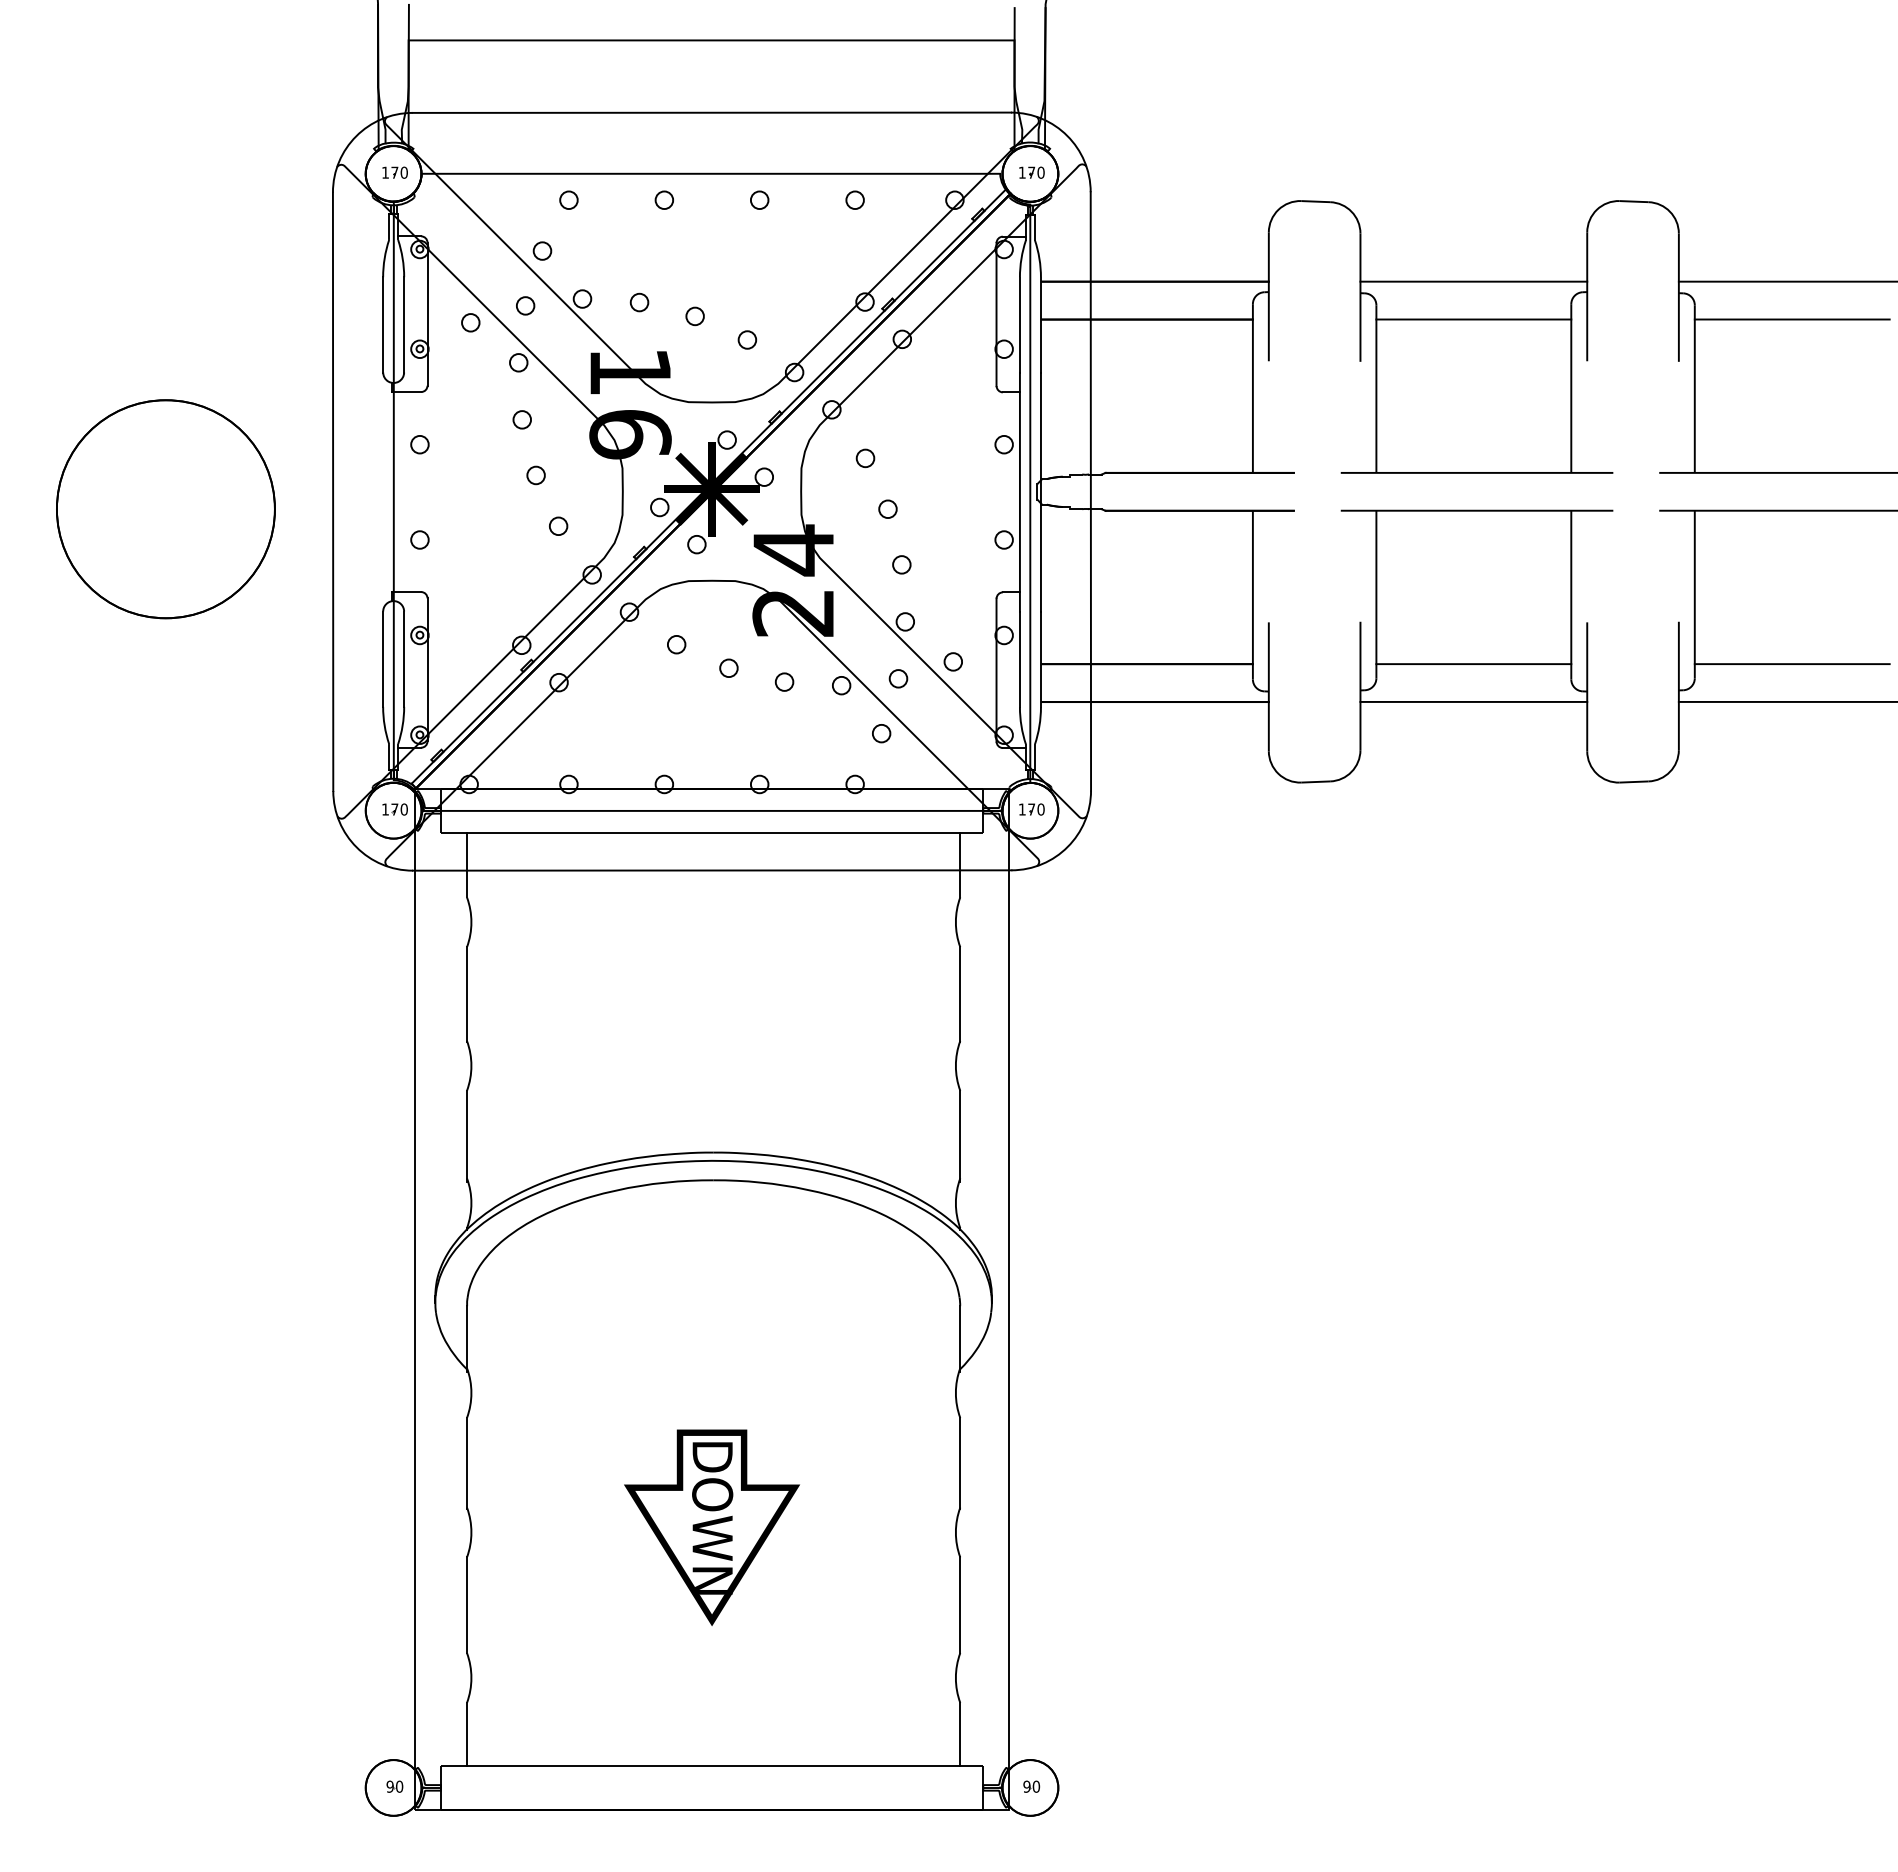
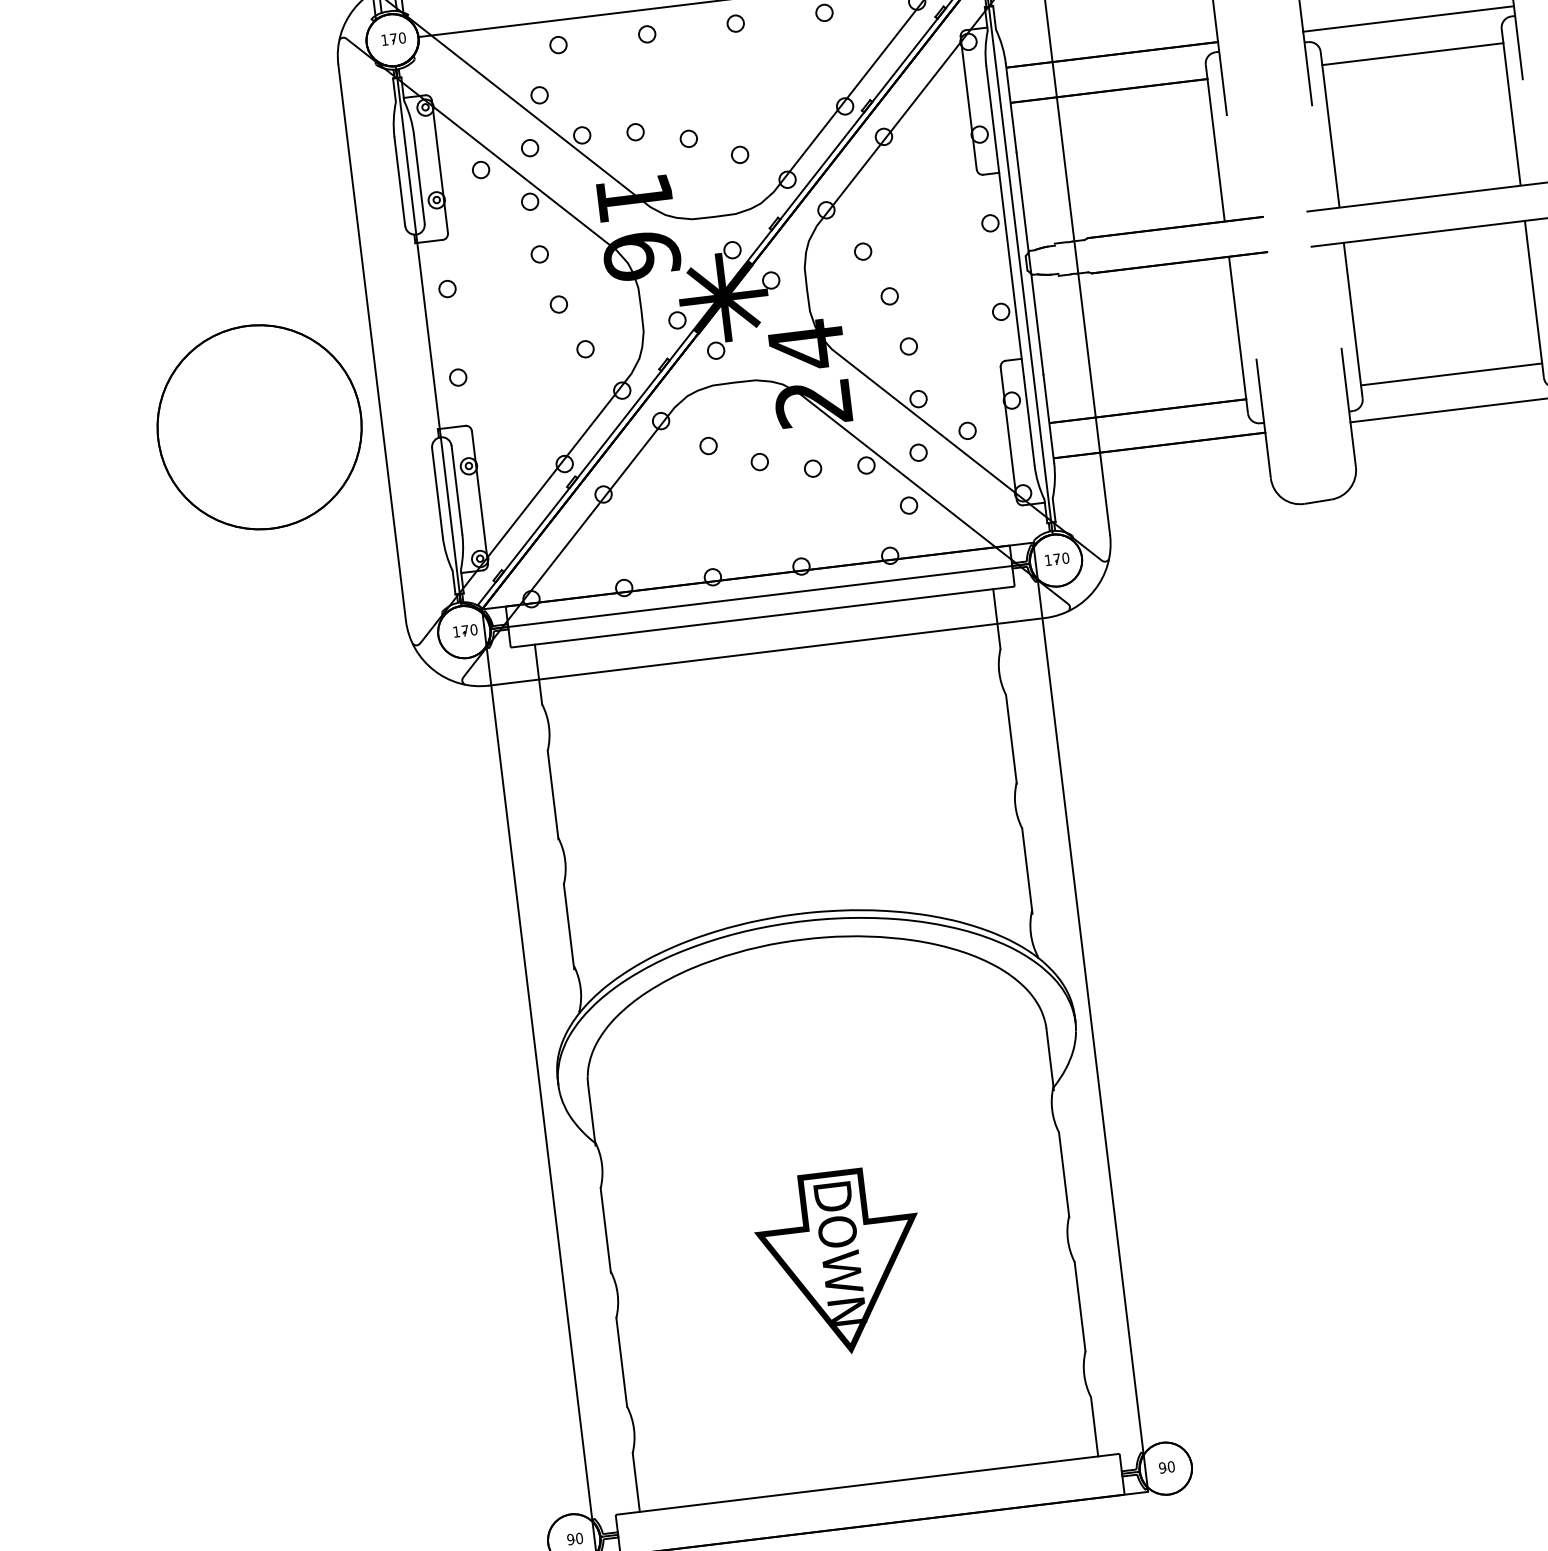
part: (165, 509) -> (259, 427), moved

